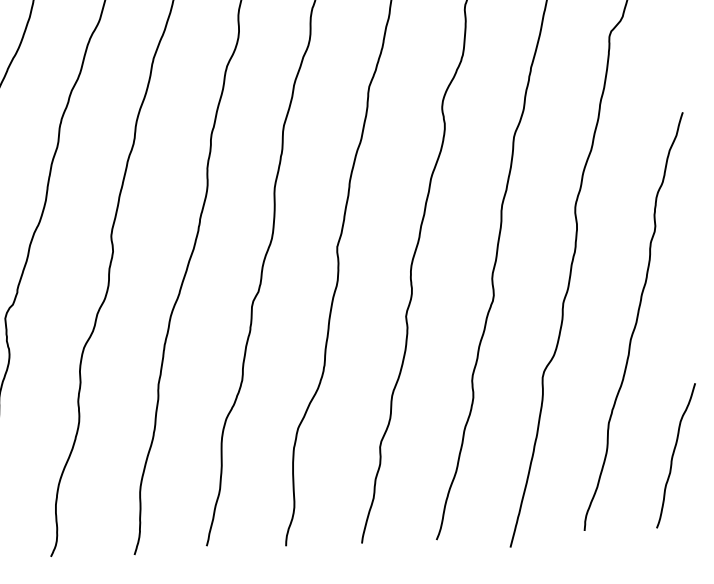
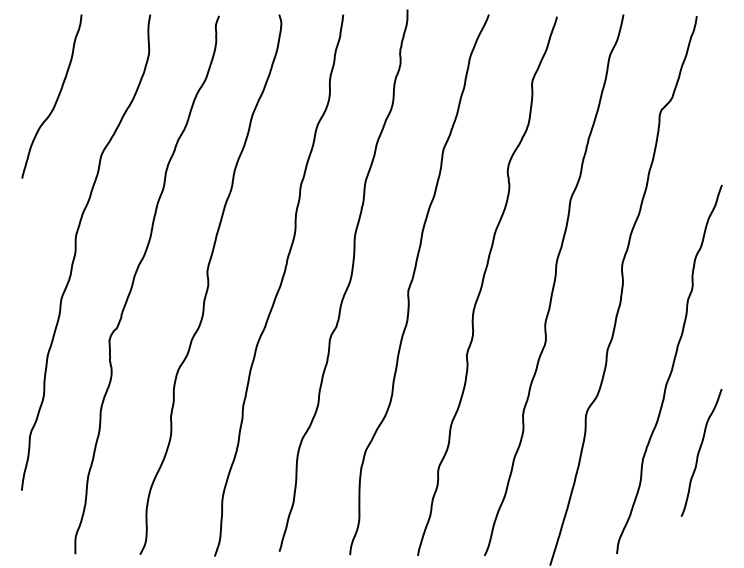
curve: (673, 455) -> (699, 452), moved

